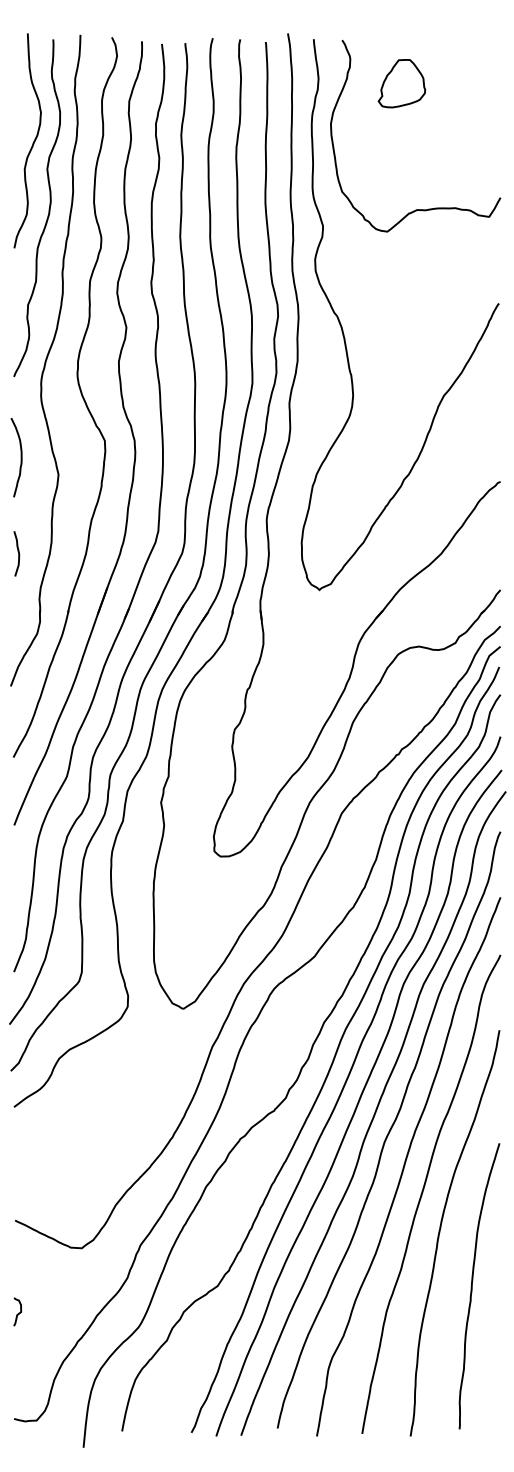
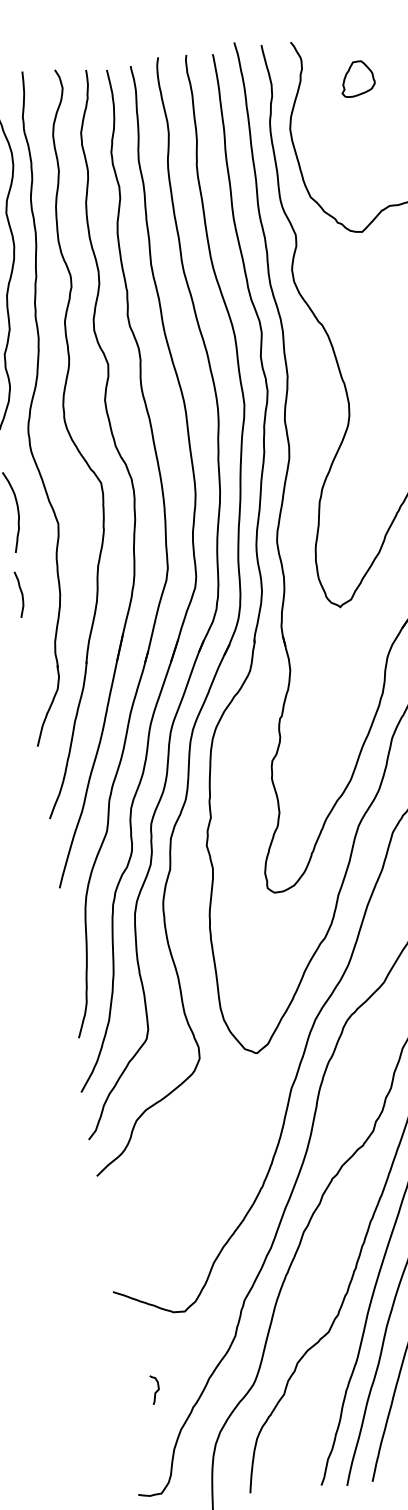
part: (401, 83) -> (356, 78), size x0.7
curve: (18, 553) -> (21, 593), moved
curve: (18, 1312) -> (156, 1390), moved

